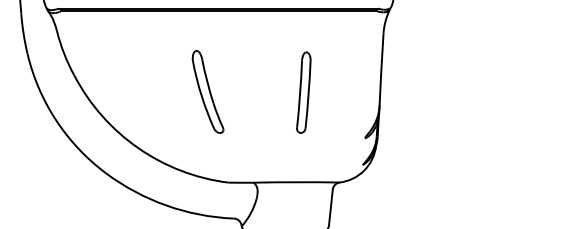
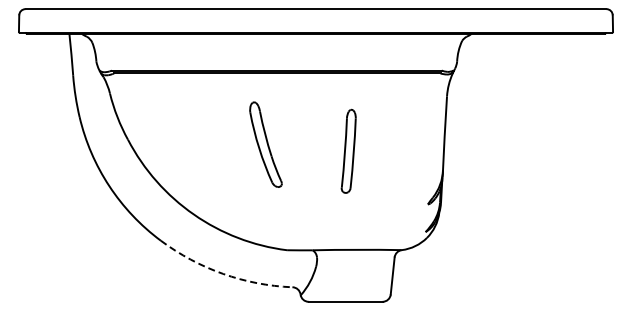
part: (207, 91) -> (265, 144), moved
part: (303, 91) -> (348, 150), moved
arc: (166, 205) -> (223, 273), solid -> dashed

